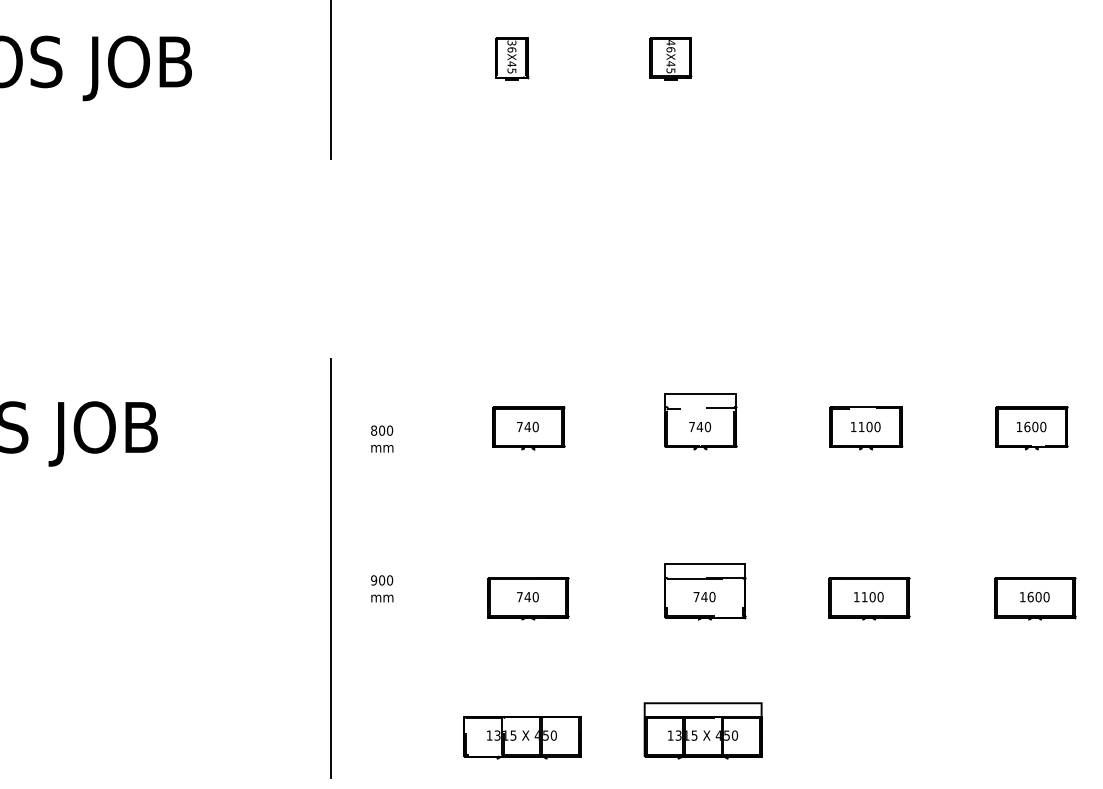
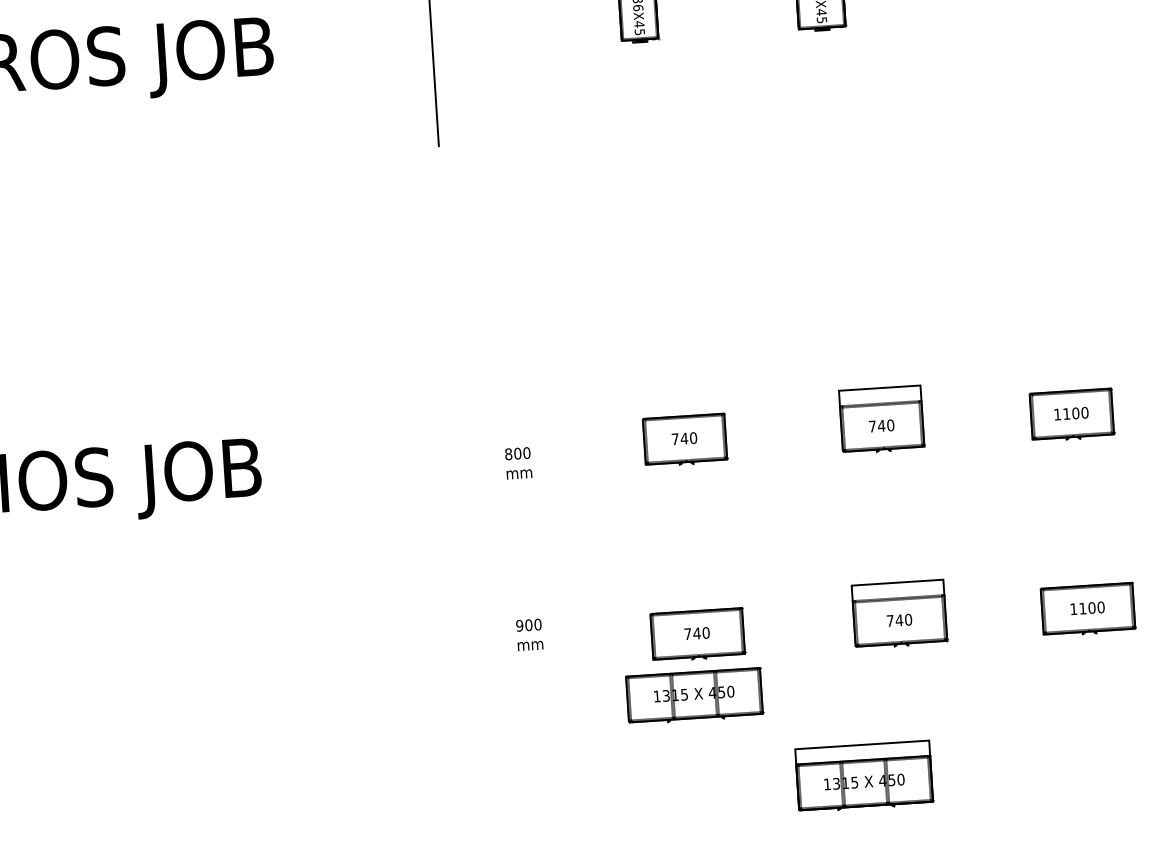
line: (330, 568) -> (468, 615), removed
part: (702, 730) -> (863, 776), moved
part: (522, 737) -> (694, 696), moved

